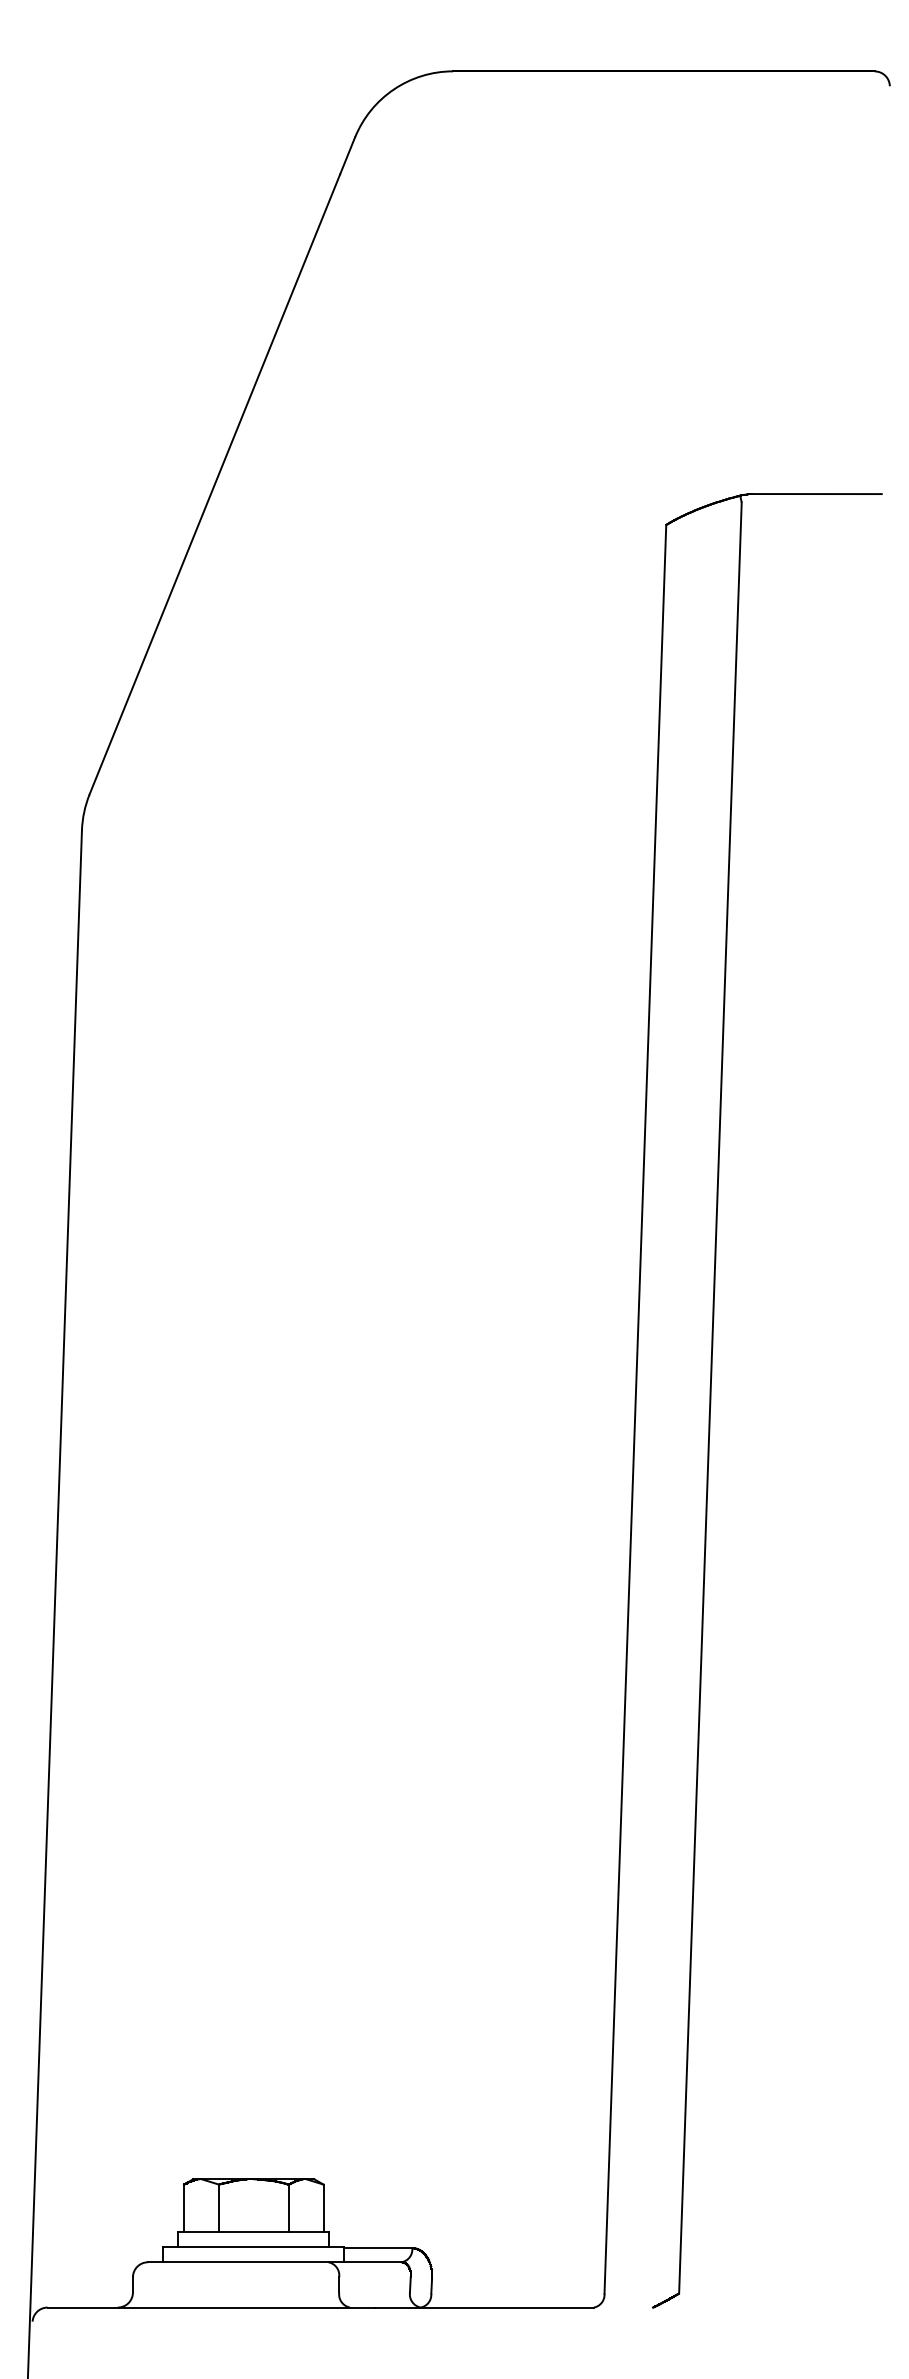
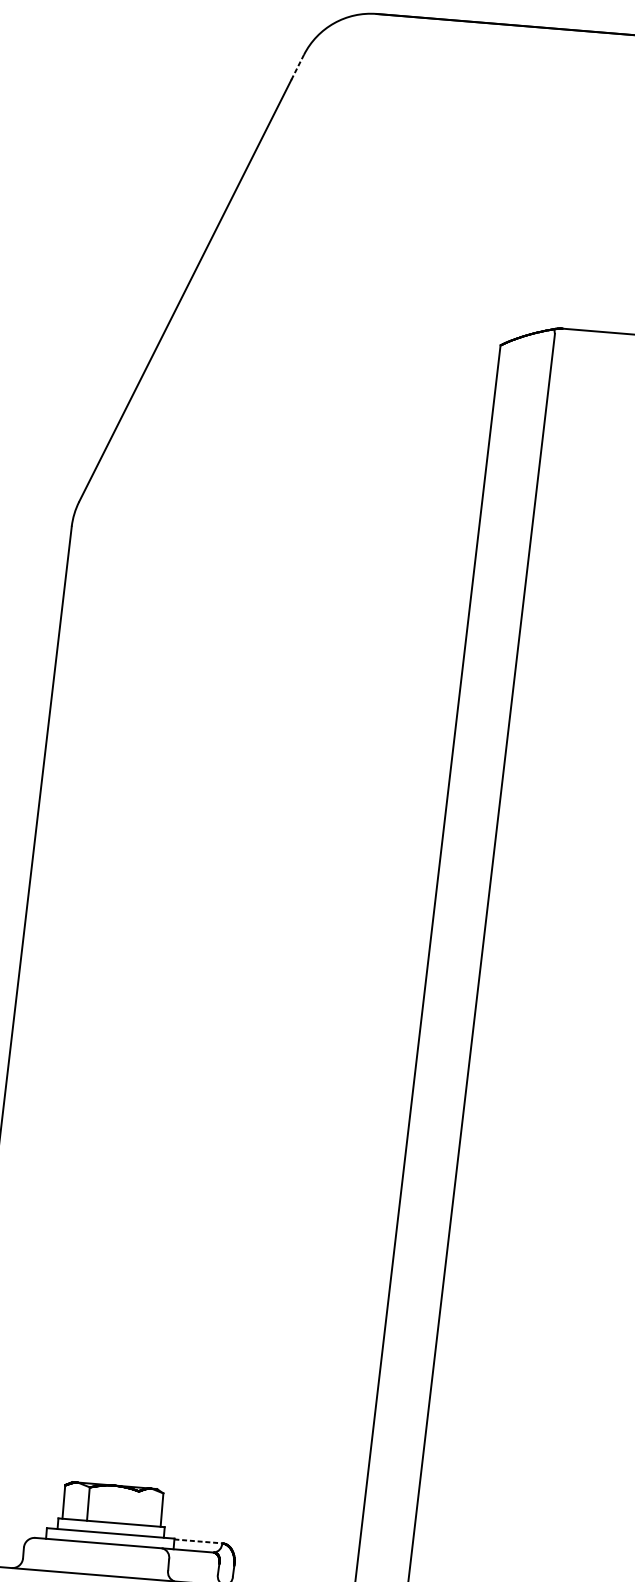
line: (347, 155) -> (297, 67), solid -> dashed
line: (288, 2208) -> (137, 1508), removed
line: (378, 2248) -> (198, 1541), solid -> dashed

